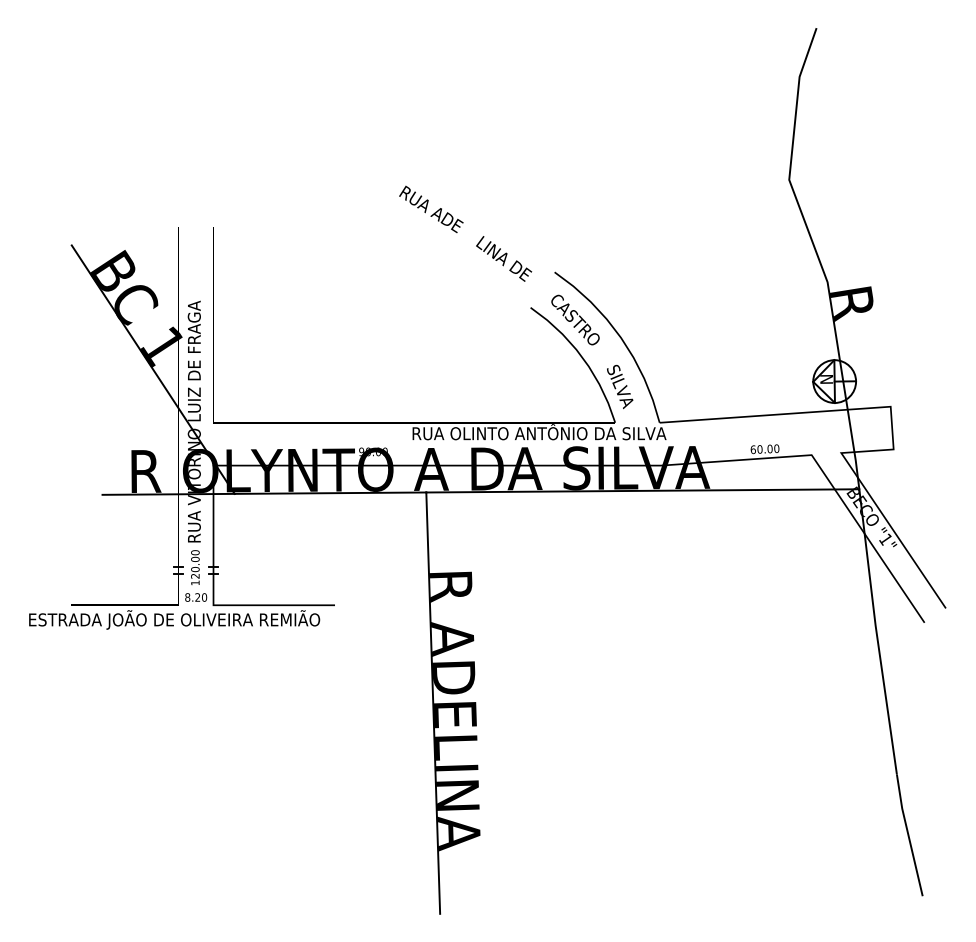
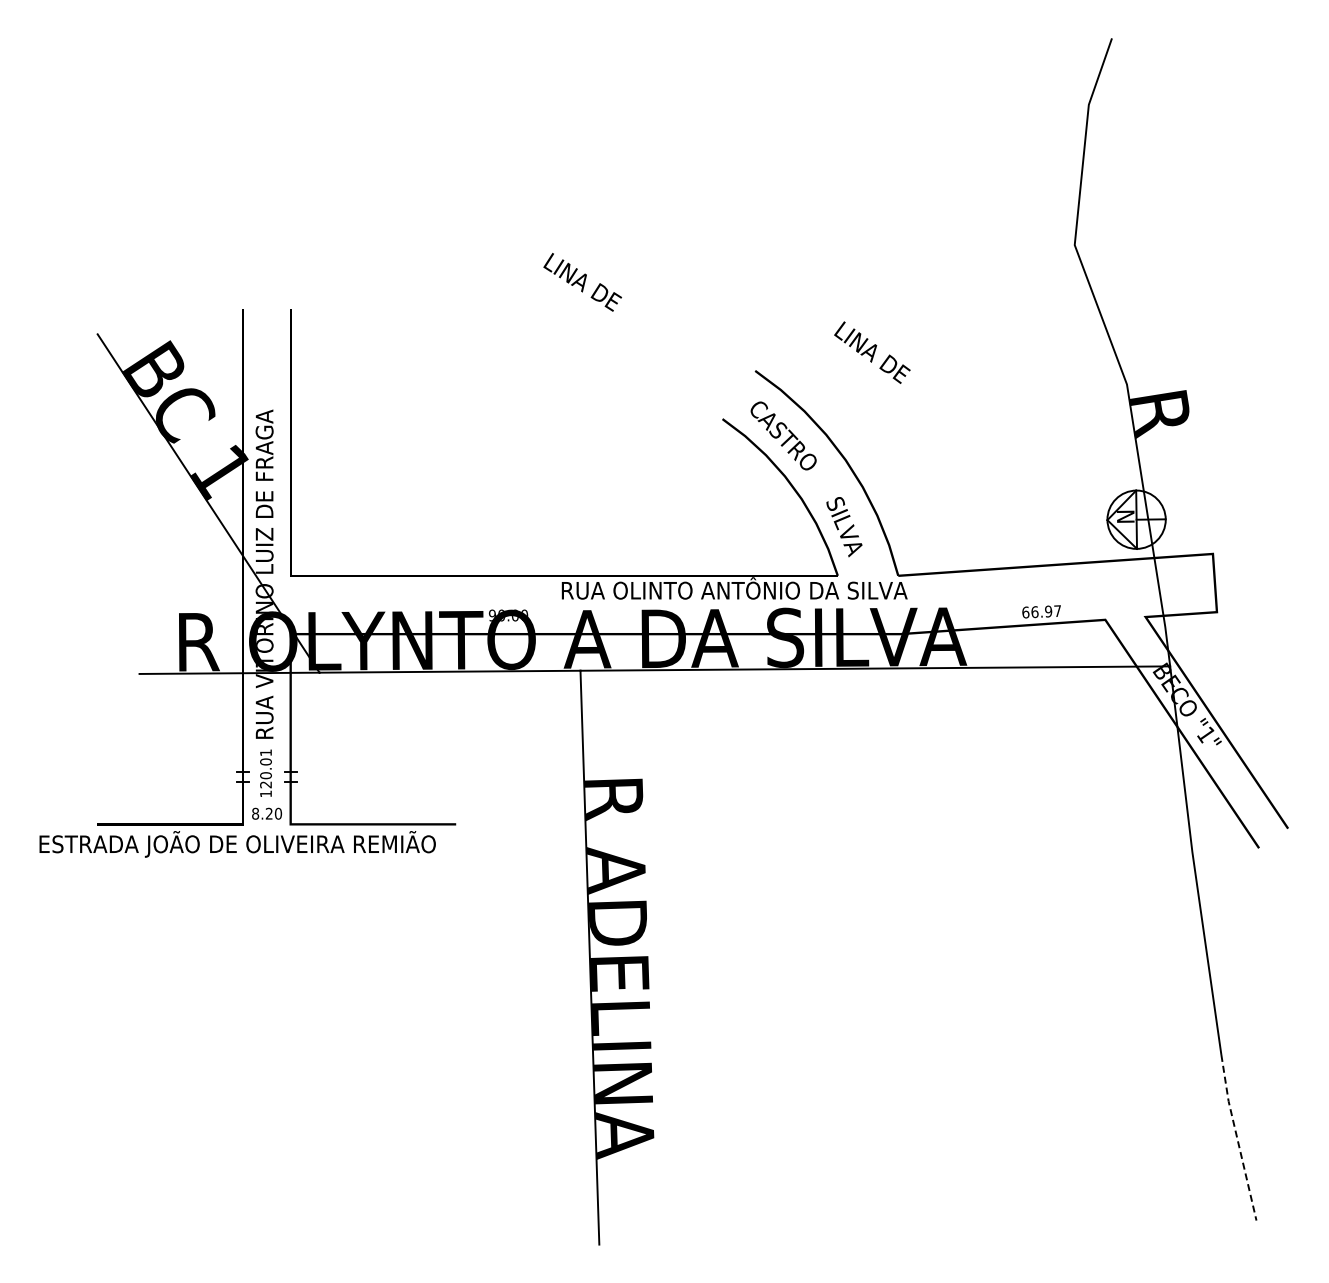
text: (432, 209) -> (588, 285), RUA ADE -> LINA DE
text: (504, 258) -> (872, 352), moved
text: (768, 448) -> (1046, 611), 60.00 -> 66.97
text: (195, 552) -> (265, 752), 120.00 -> 120.01
line: (908, 835) -> (1237, 1138), solid -> dashed

